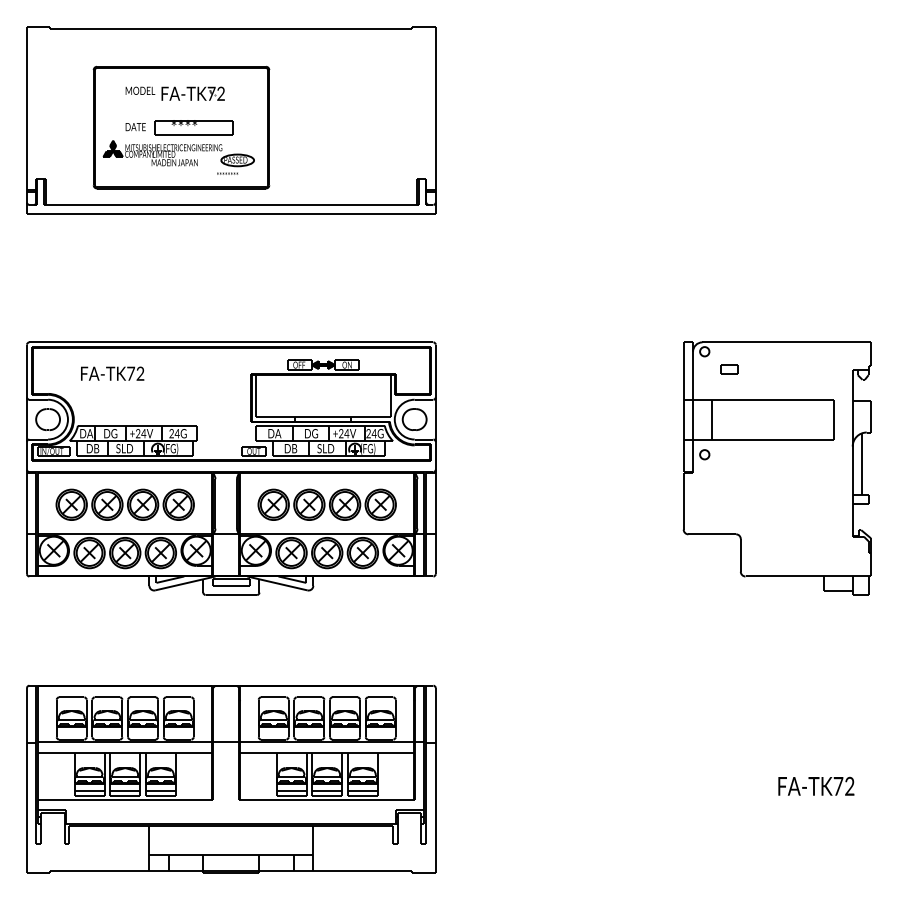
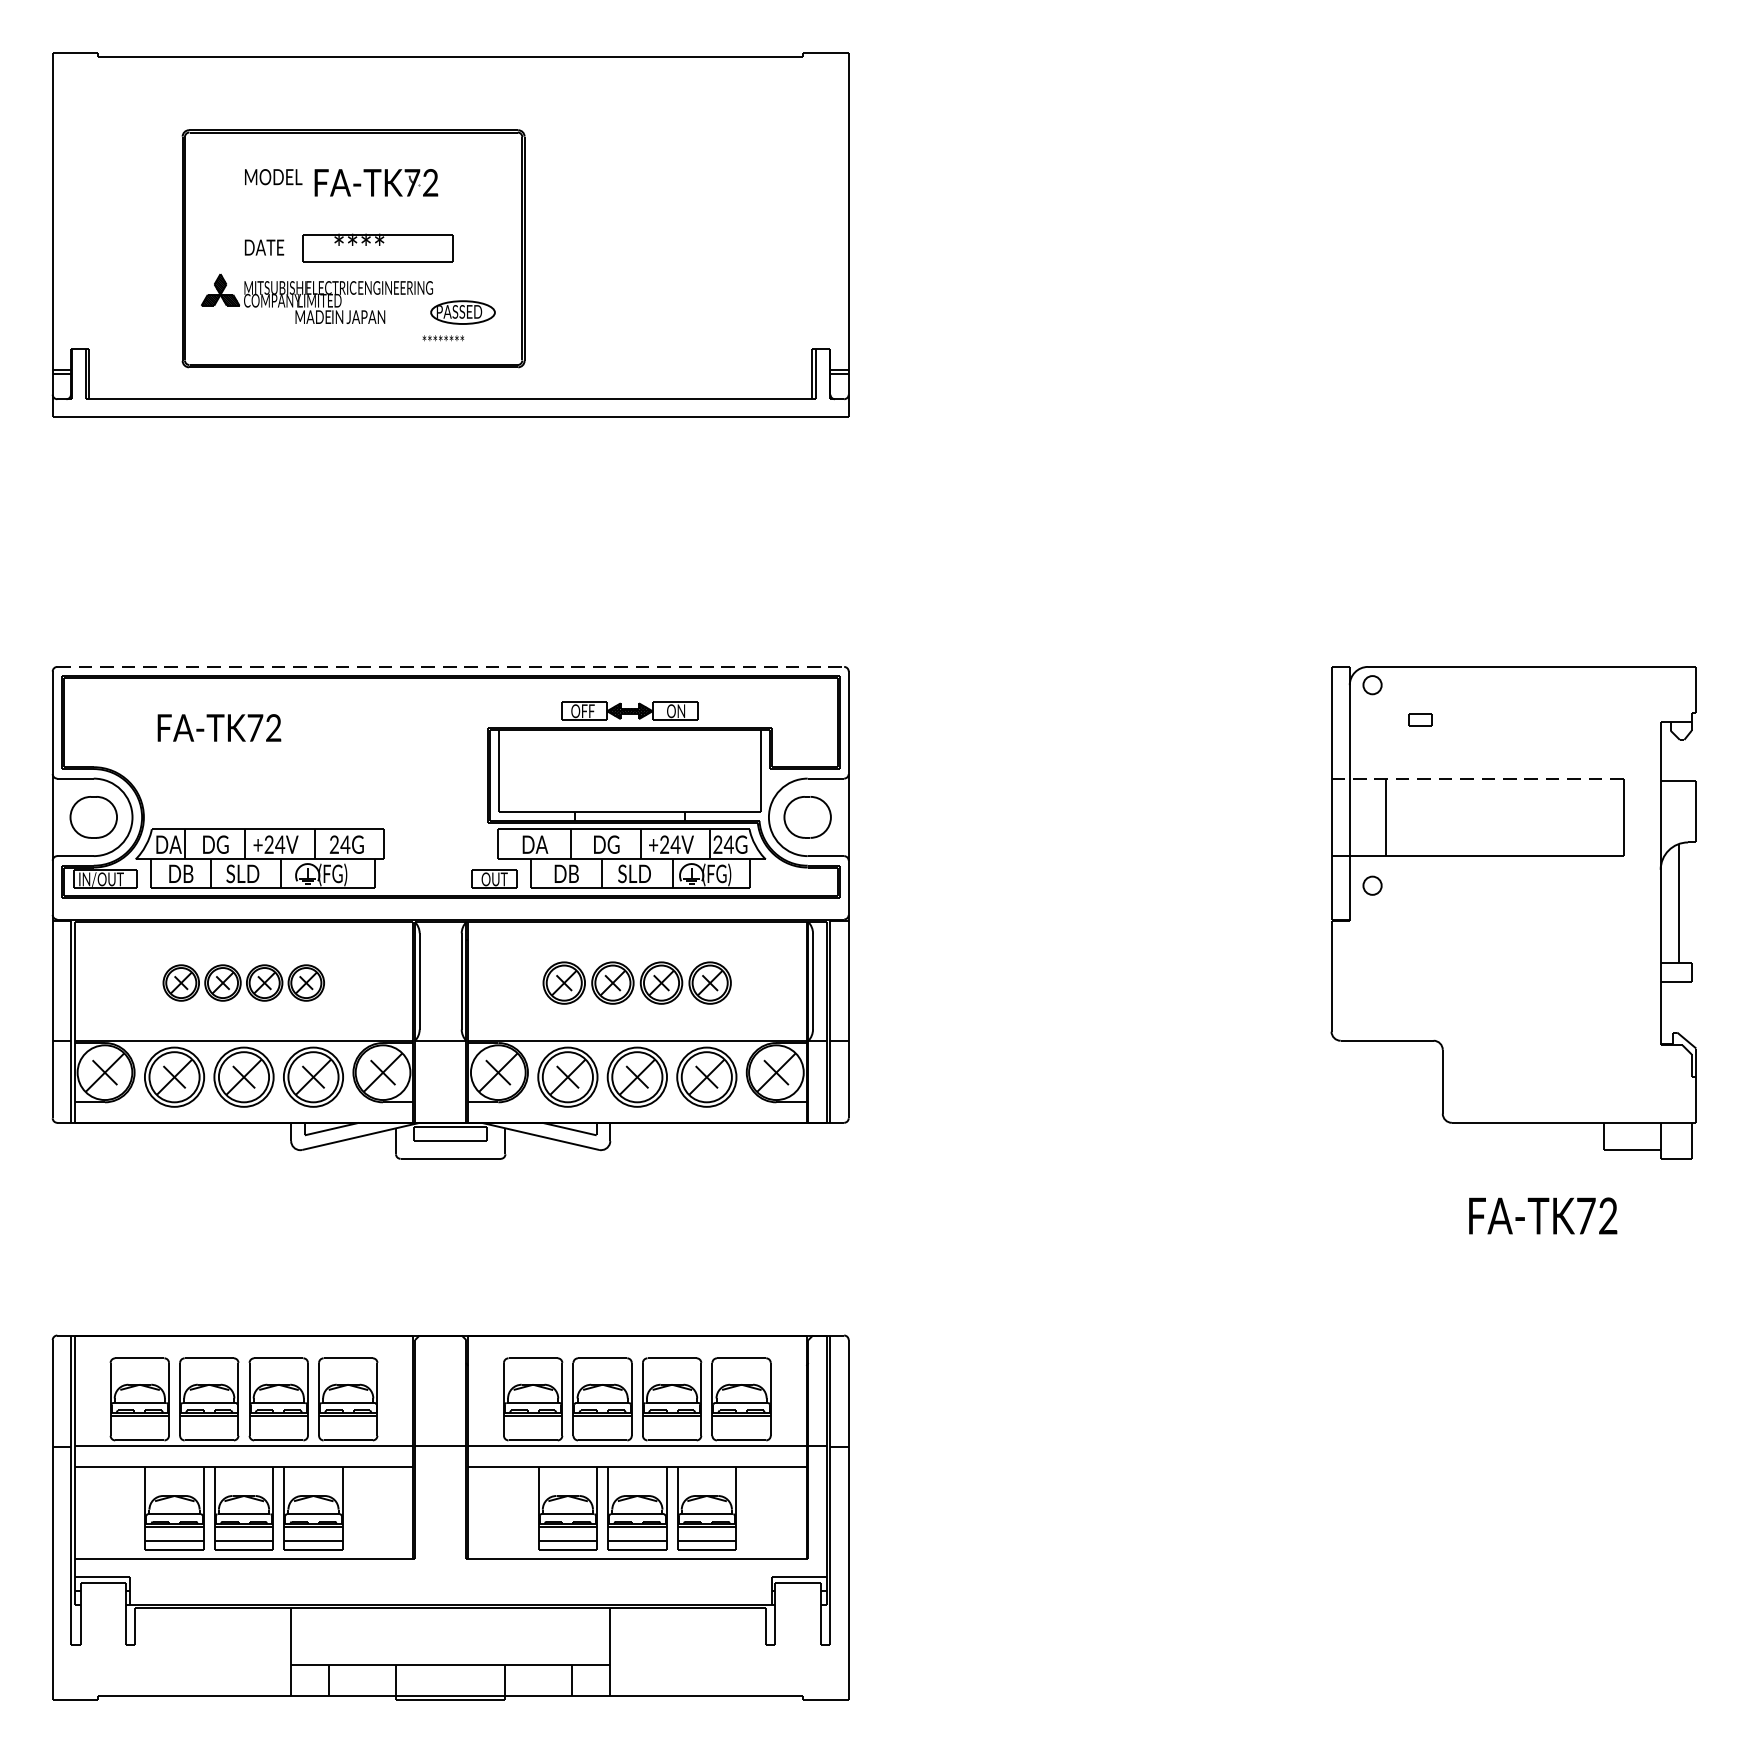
line: (231, 342) -> (450, 667), solid -> dashed
part: (729, 369) -> (1420, 719), size x0.7
line: (759, 399) -> (1479, 778), solid -> dashed
part: (124, 504) -> (242, 982), size x0.6
part: (326, 504) -> (635, 982), size x0.7
text: (816, 785) -> (1543, 1214), moved

